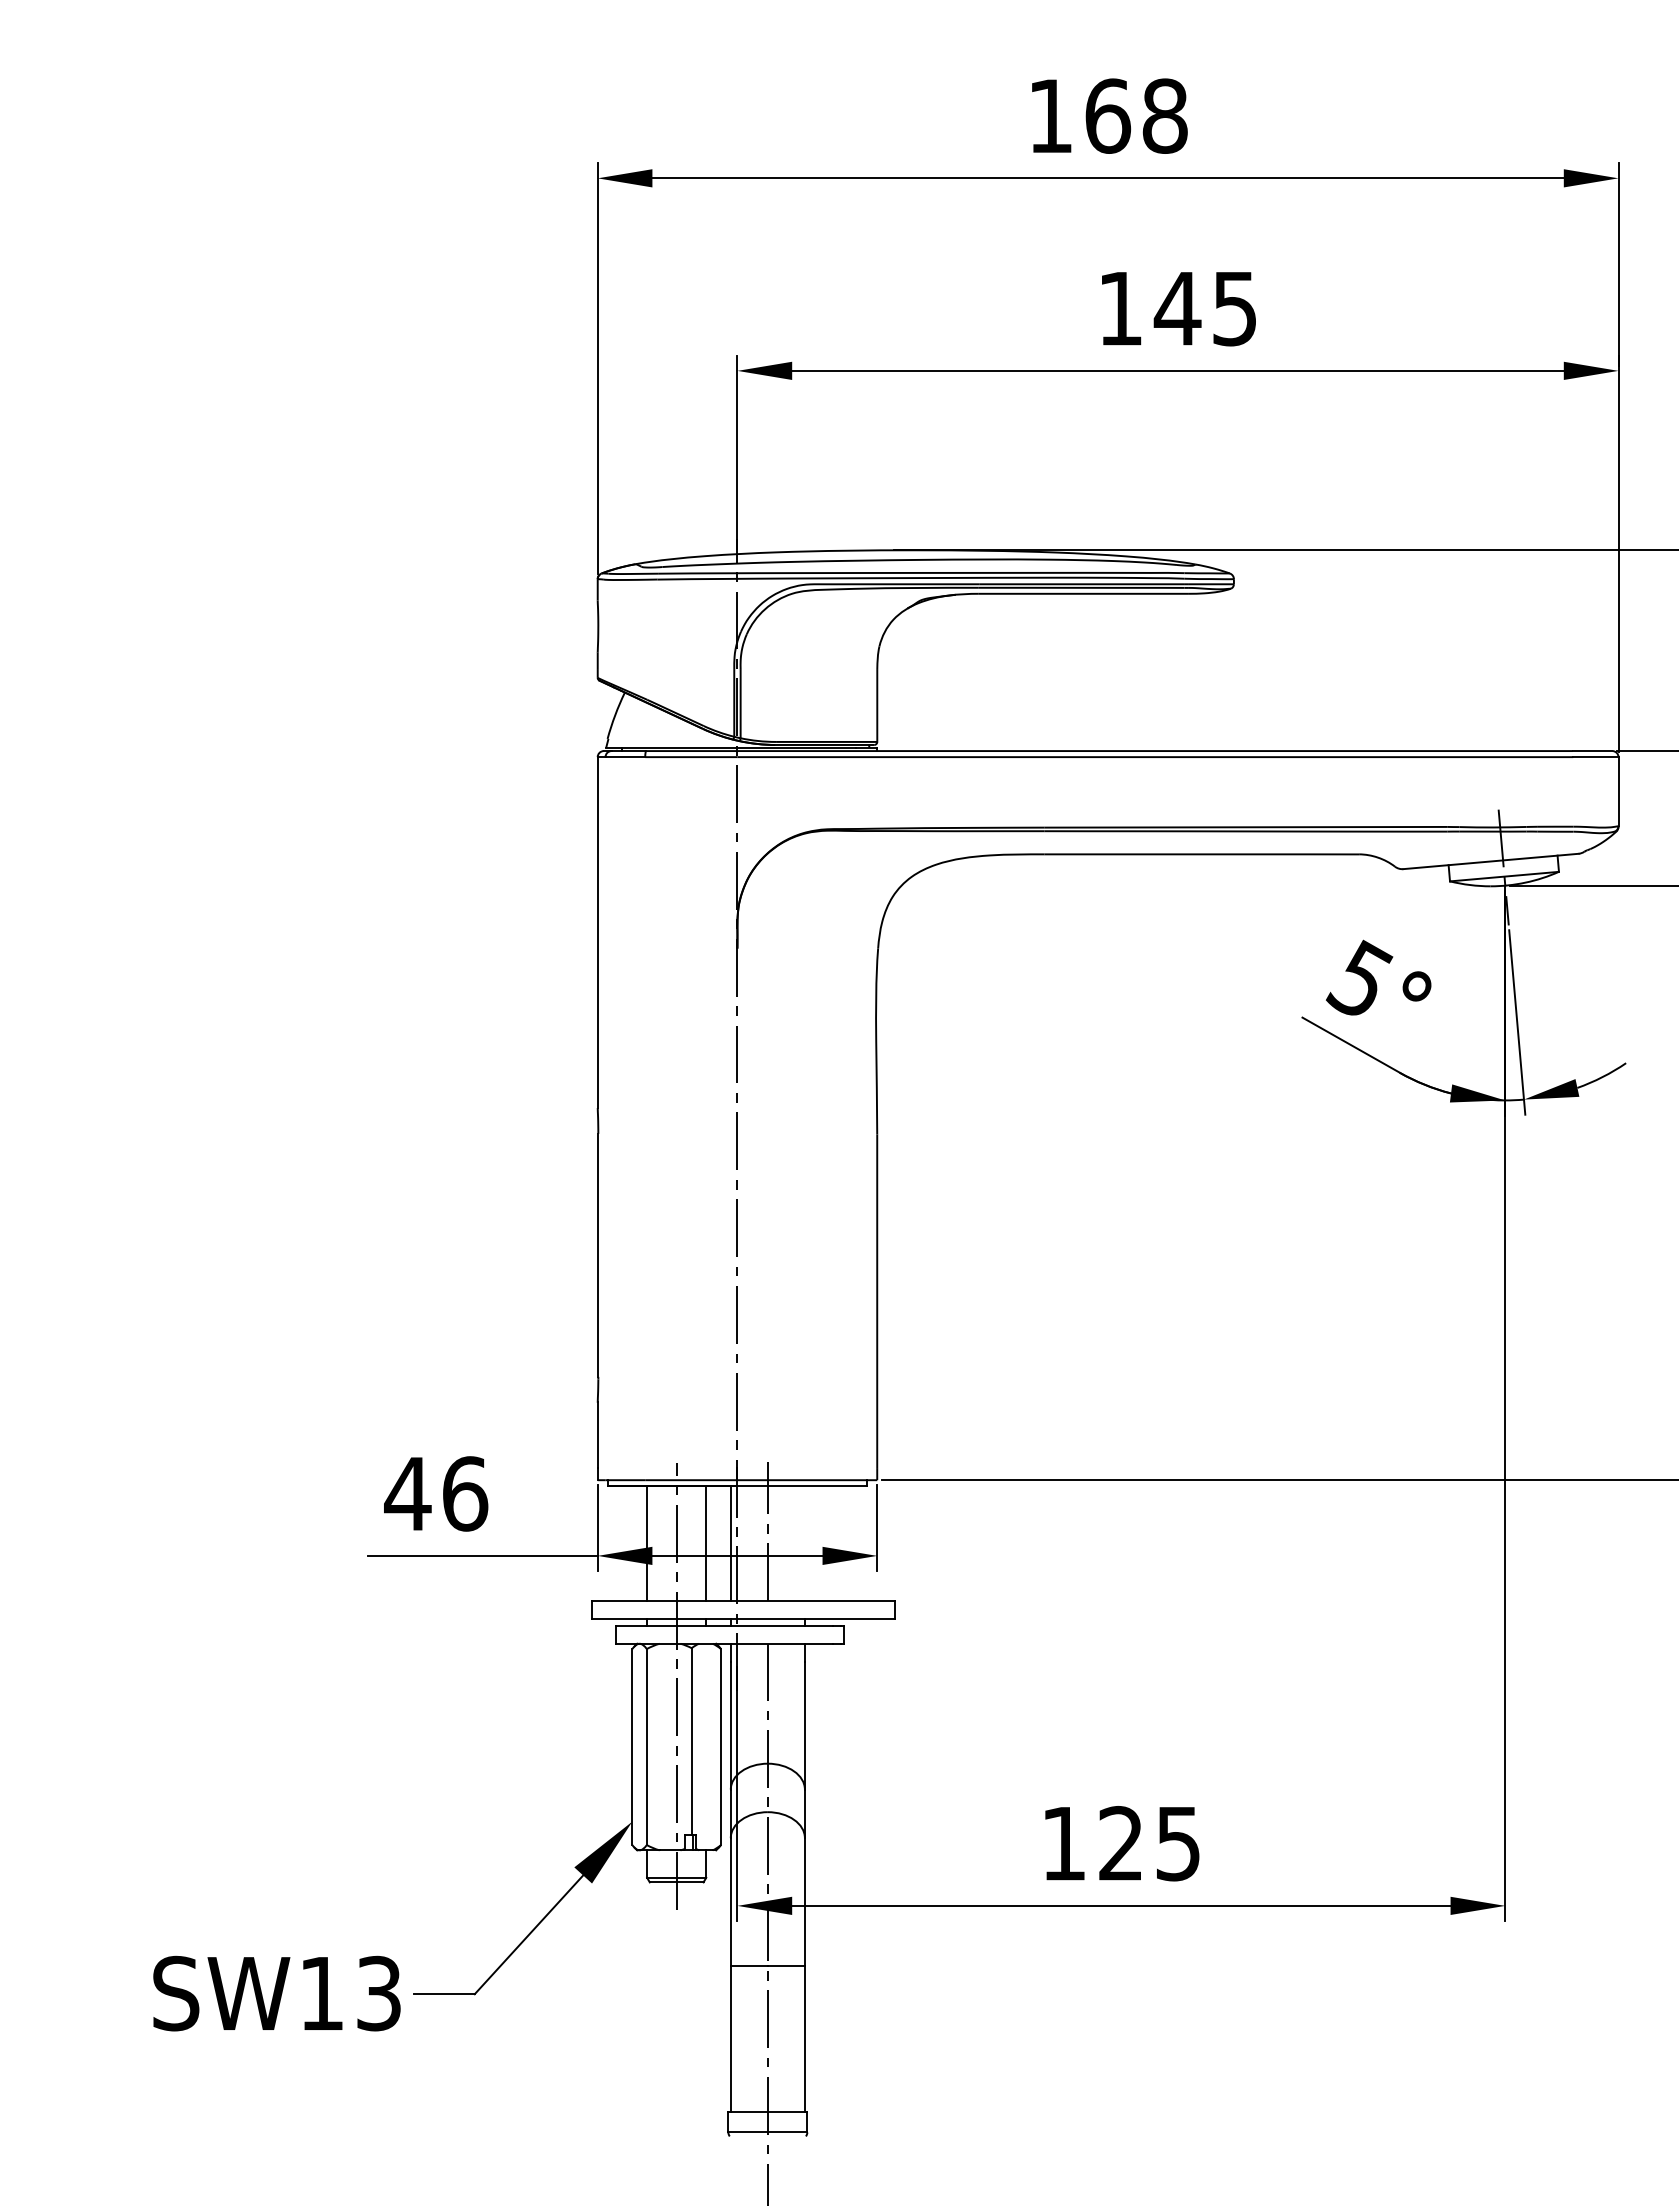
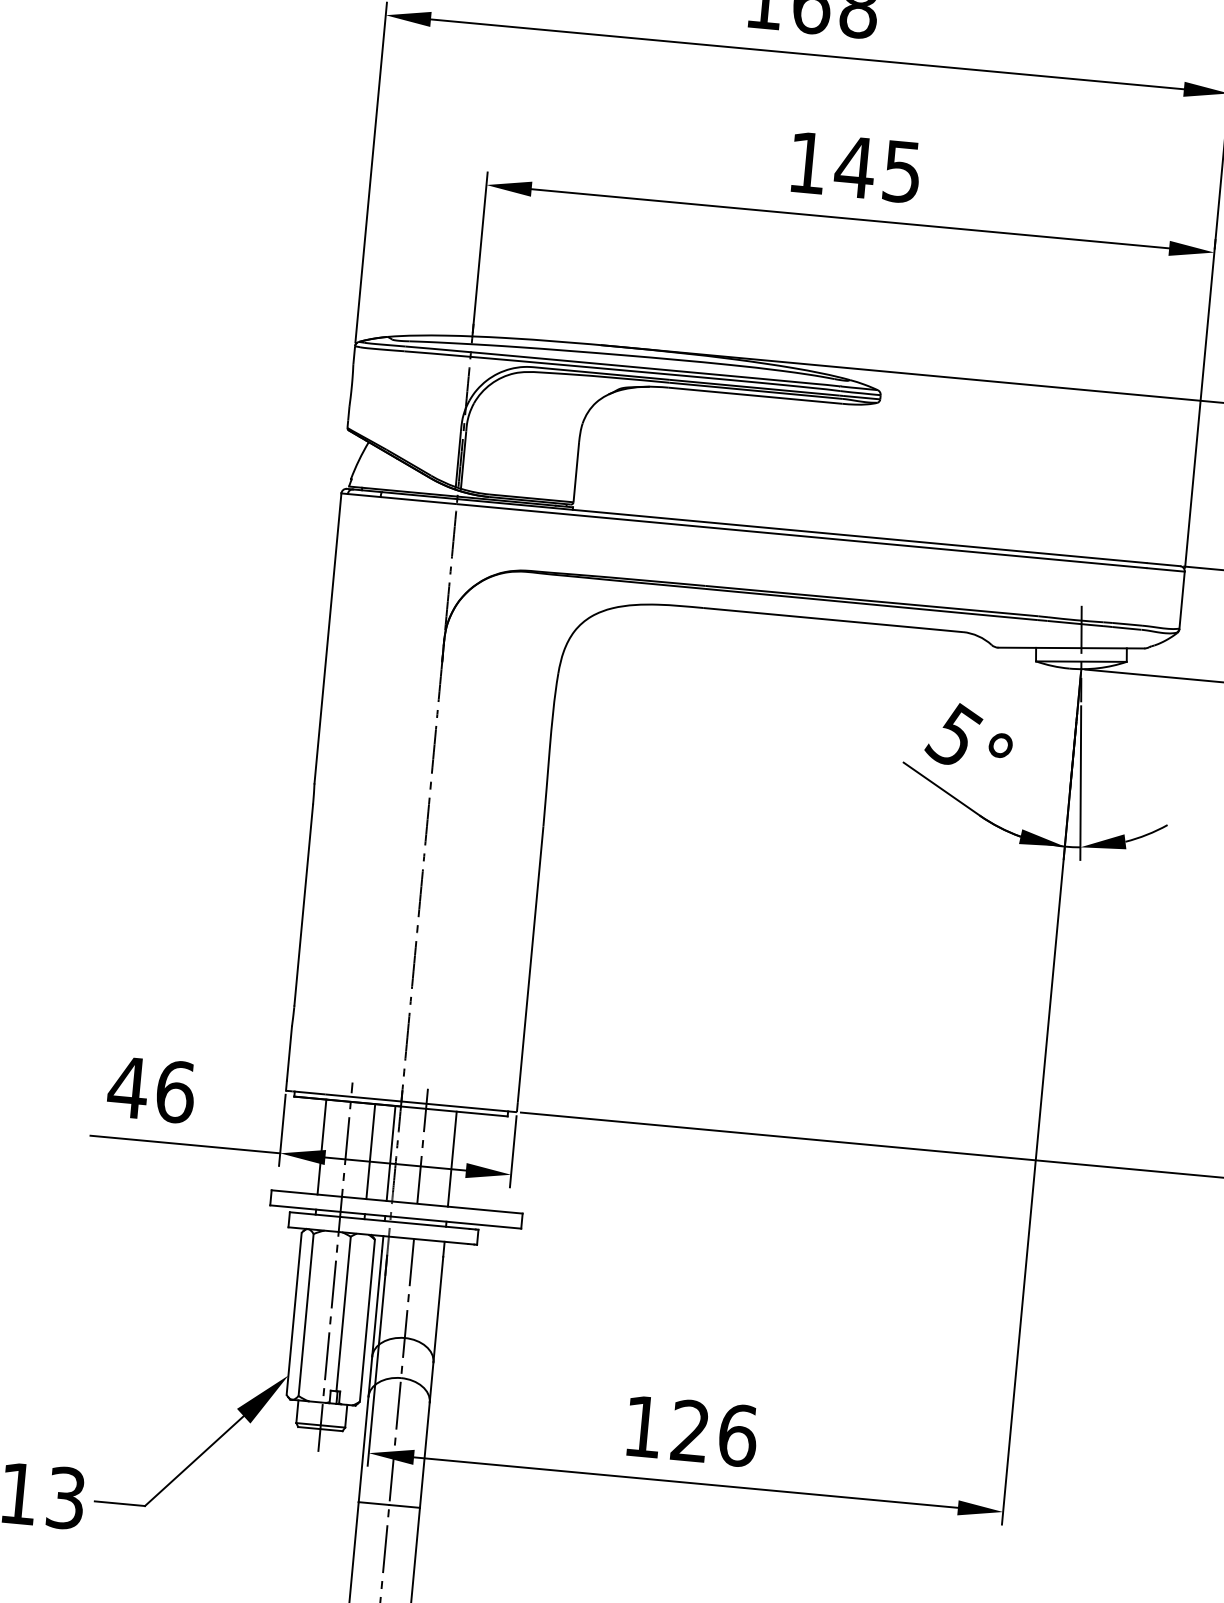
line: (804, 1543) -> (451, 1158), added
text: (1178, 1843) -> (737, 1435), 125 -> 126

